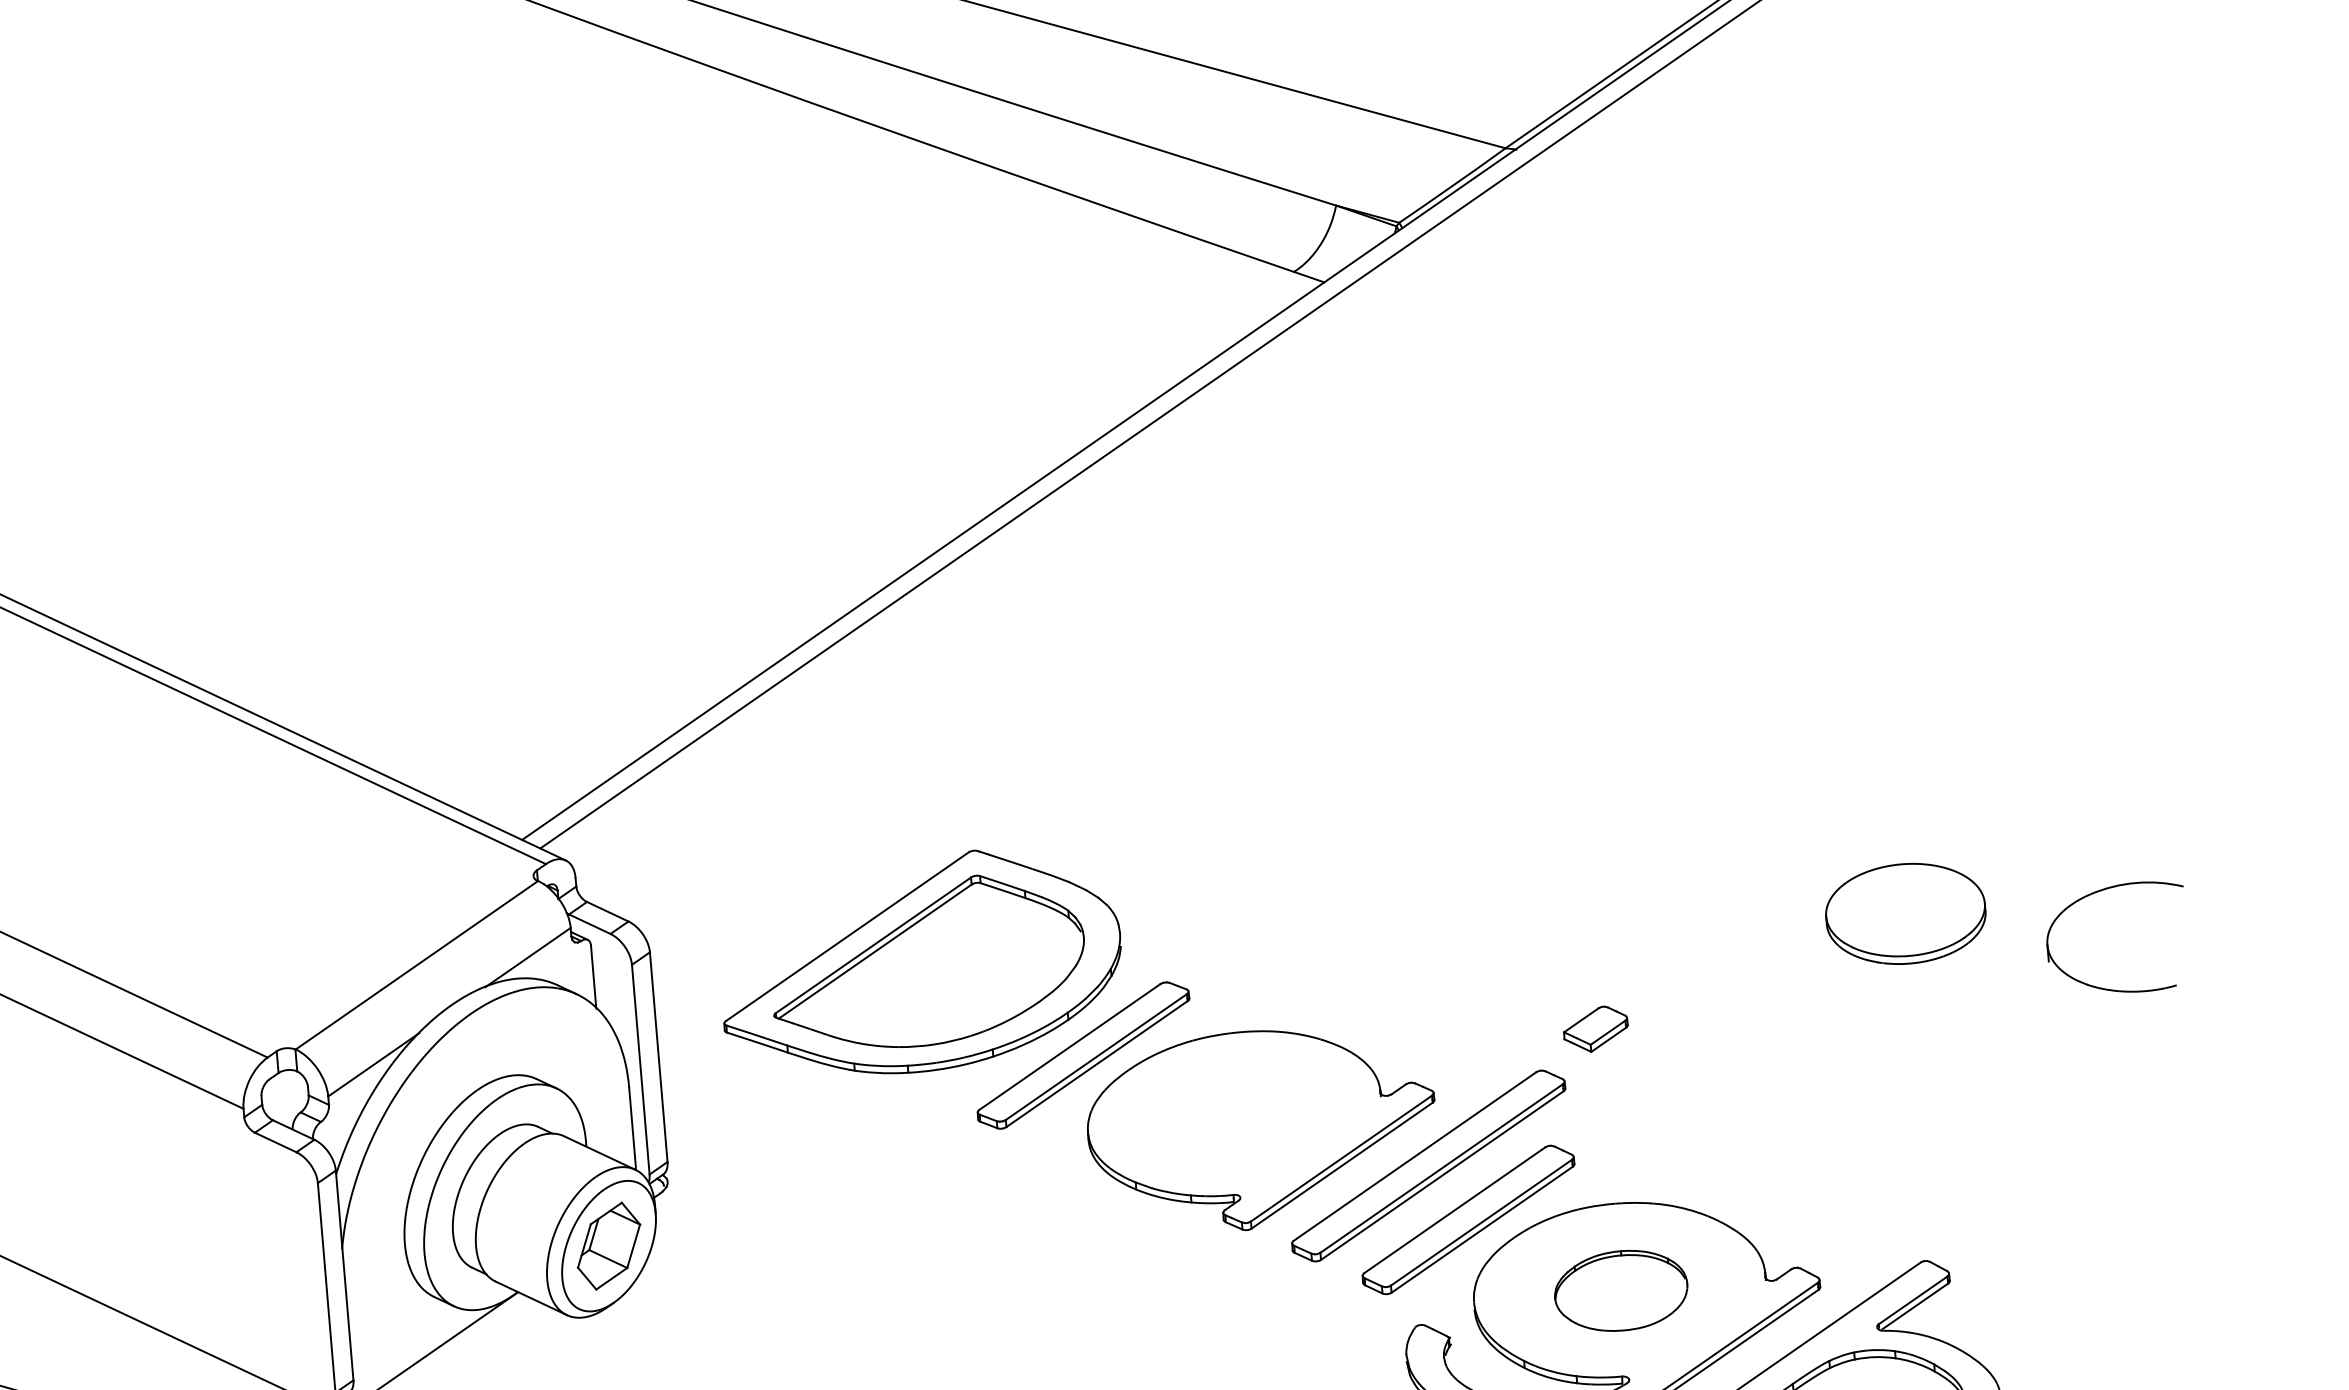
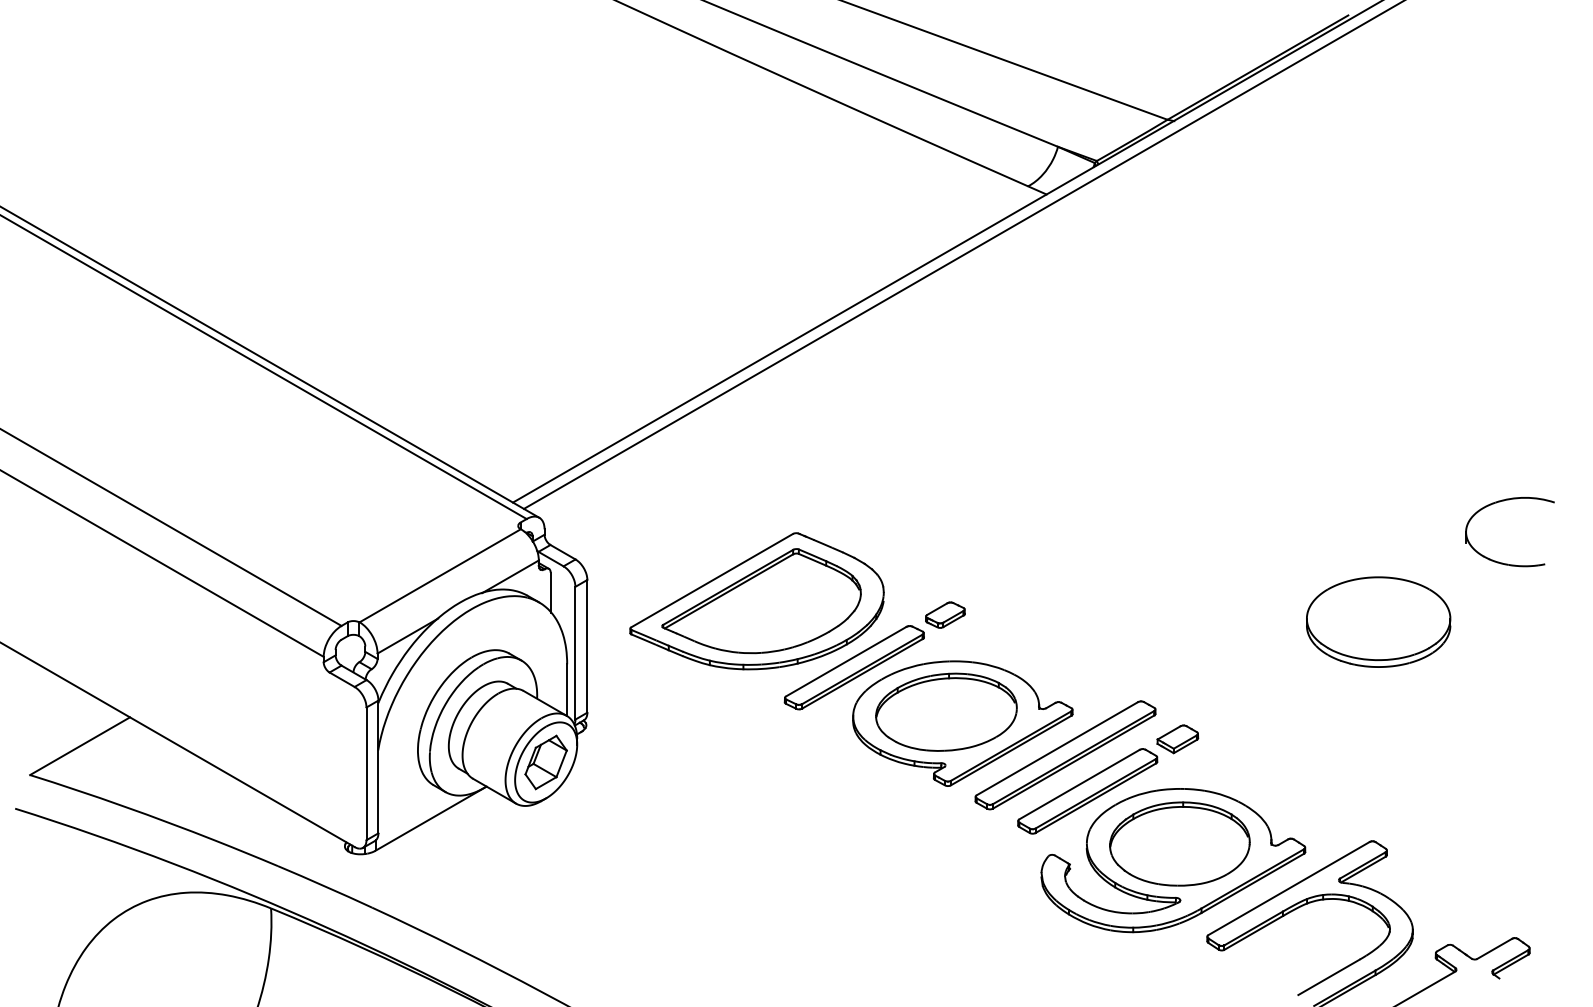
part: (1905, 912) -> (1378, 621), size x1.43
part: (1220, 959) -> (945, 614), added
part: (2108, 988) -> (1502, 562), moved
part: (1595, 1029) -> (1177, 739), moved
part: (1234, 1112) -> (946, 711), added
part: (1620, 1290) -> (1179, 843), size x1.67

